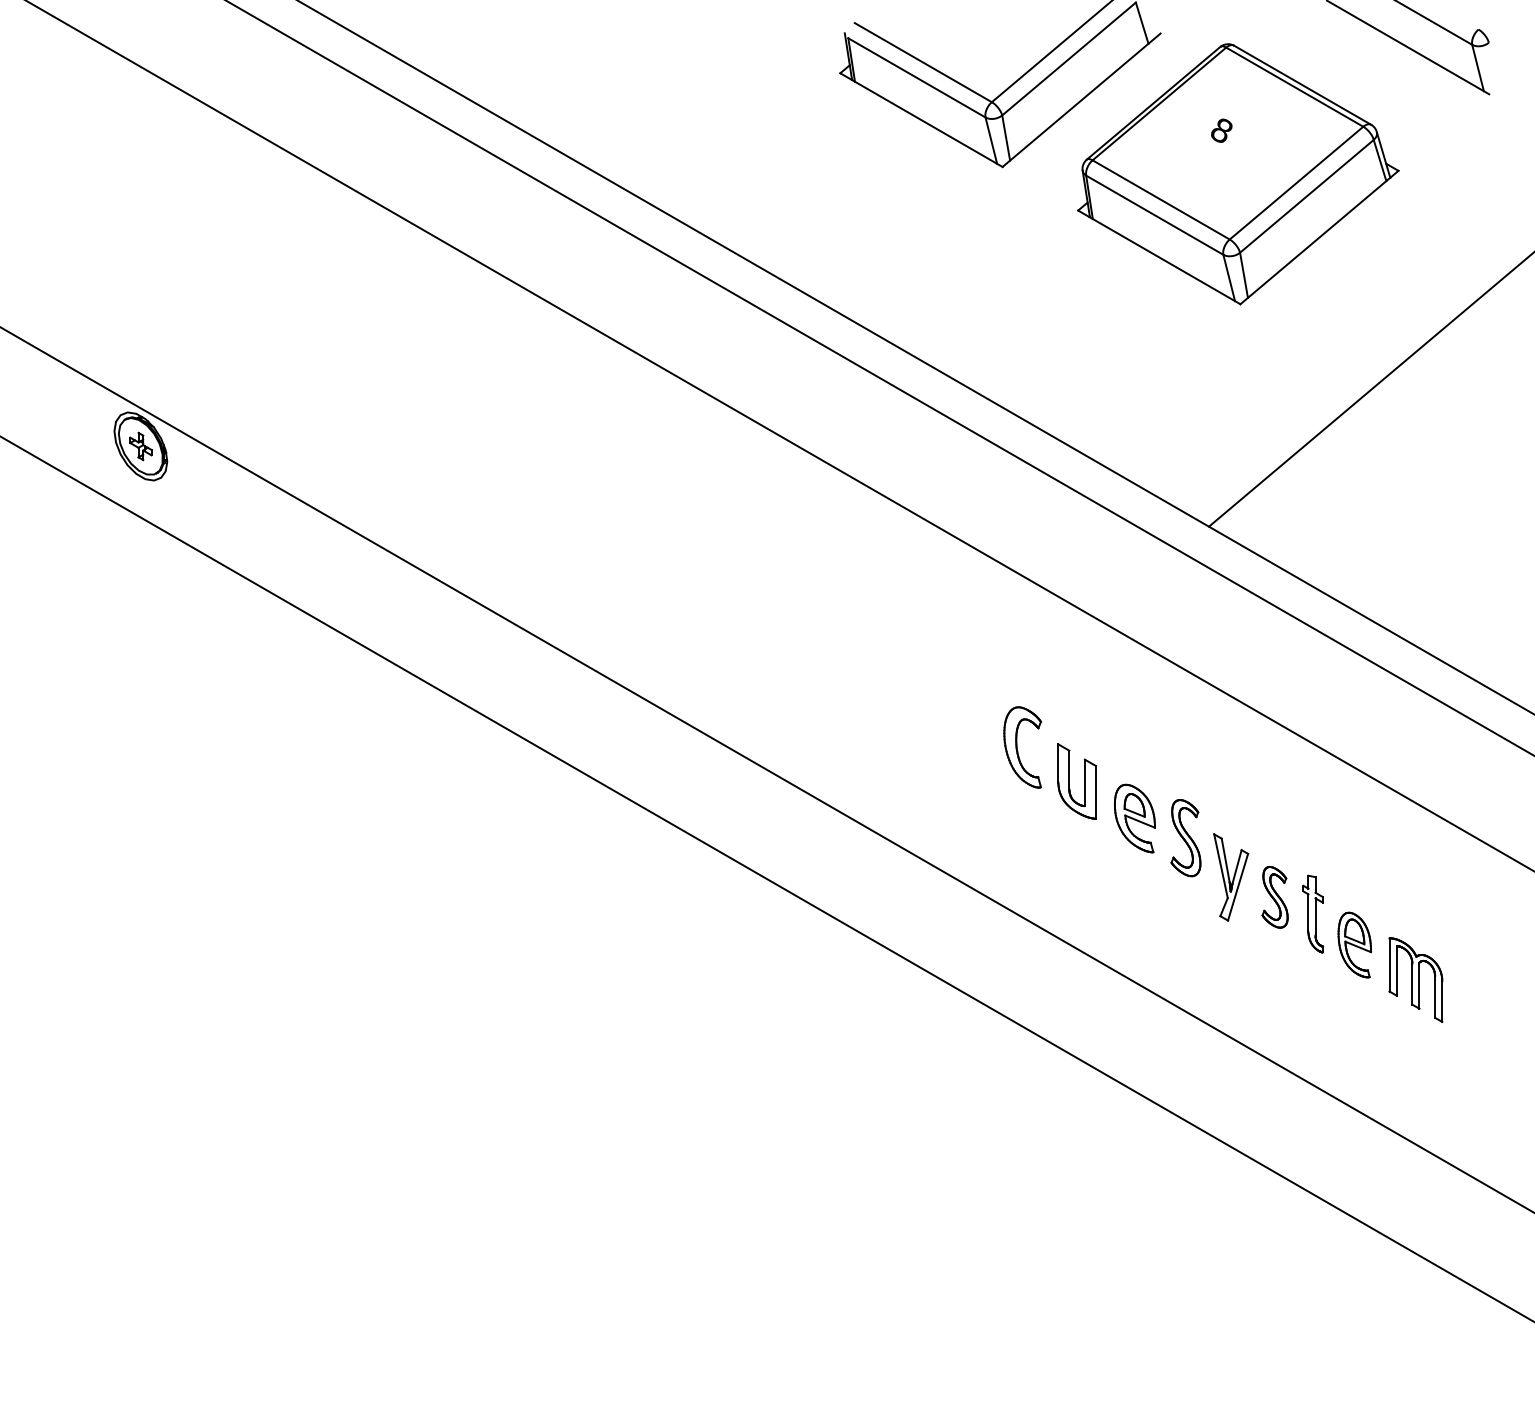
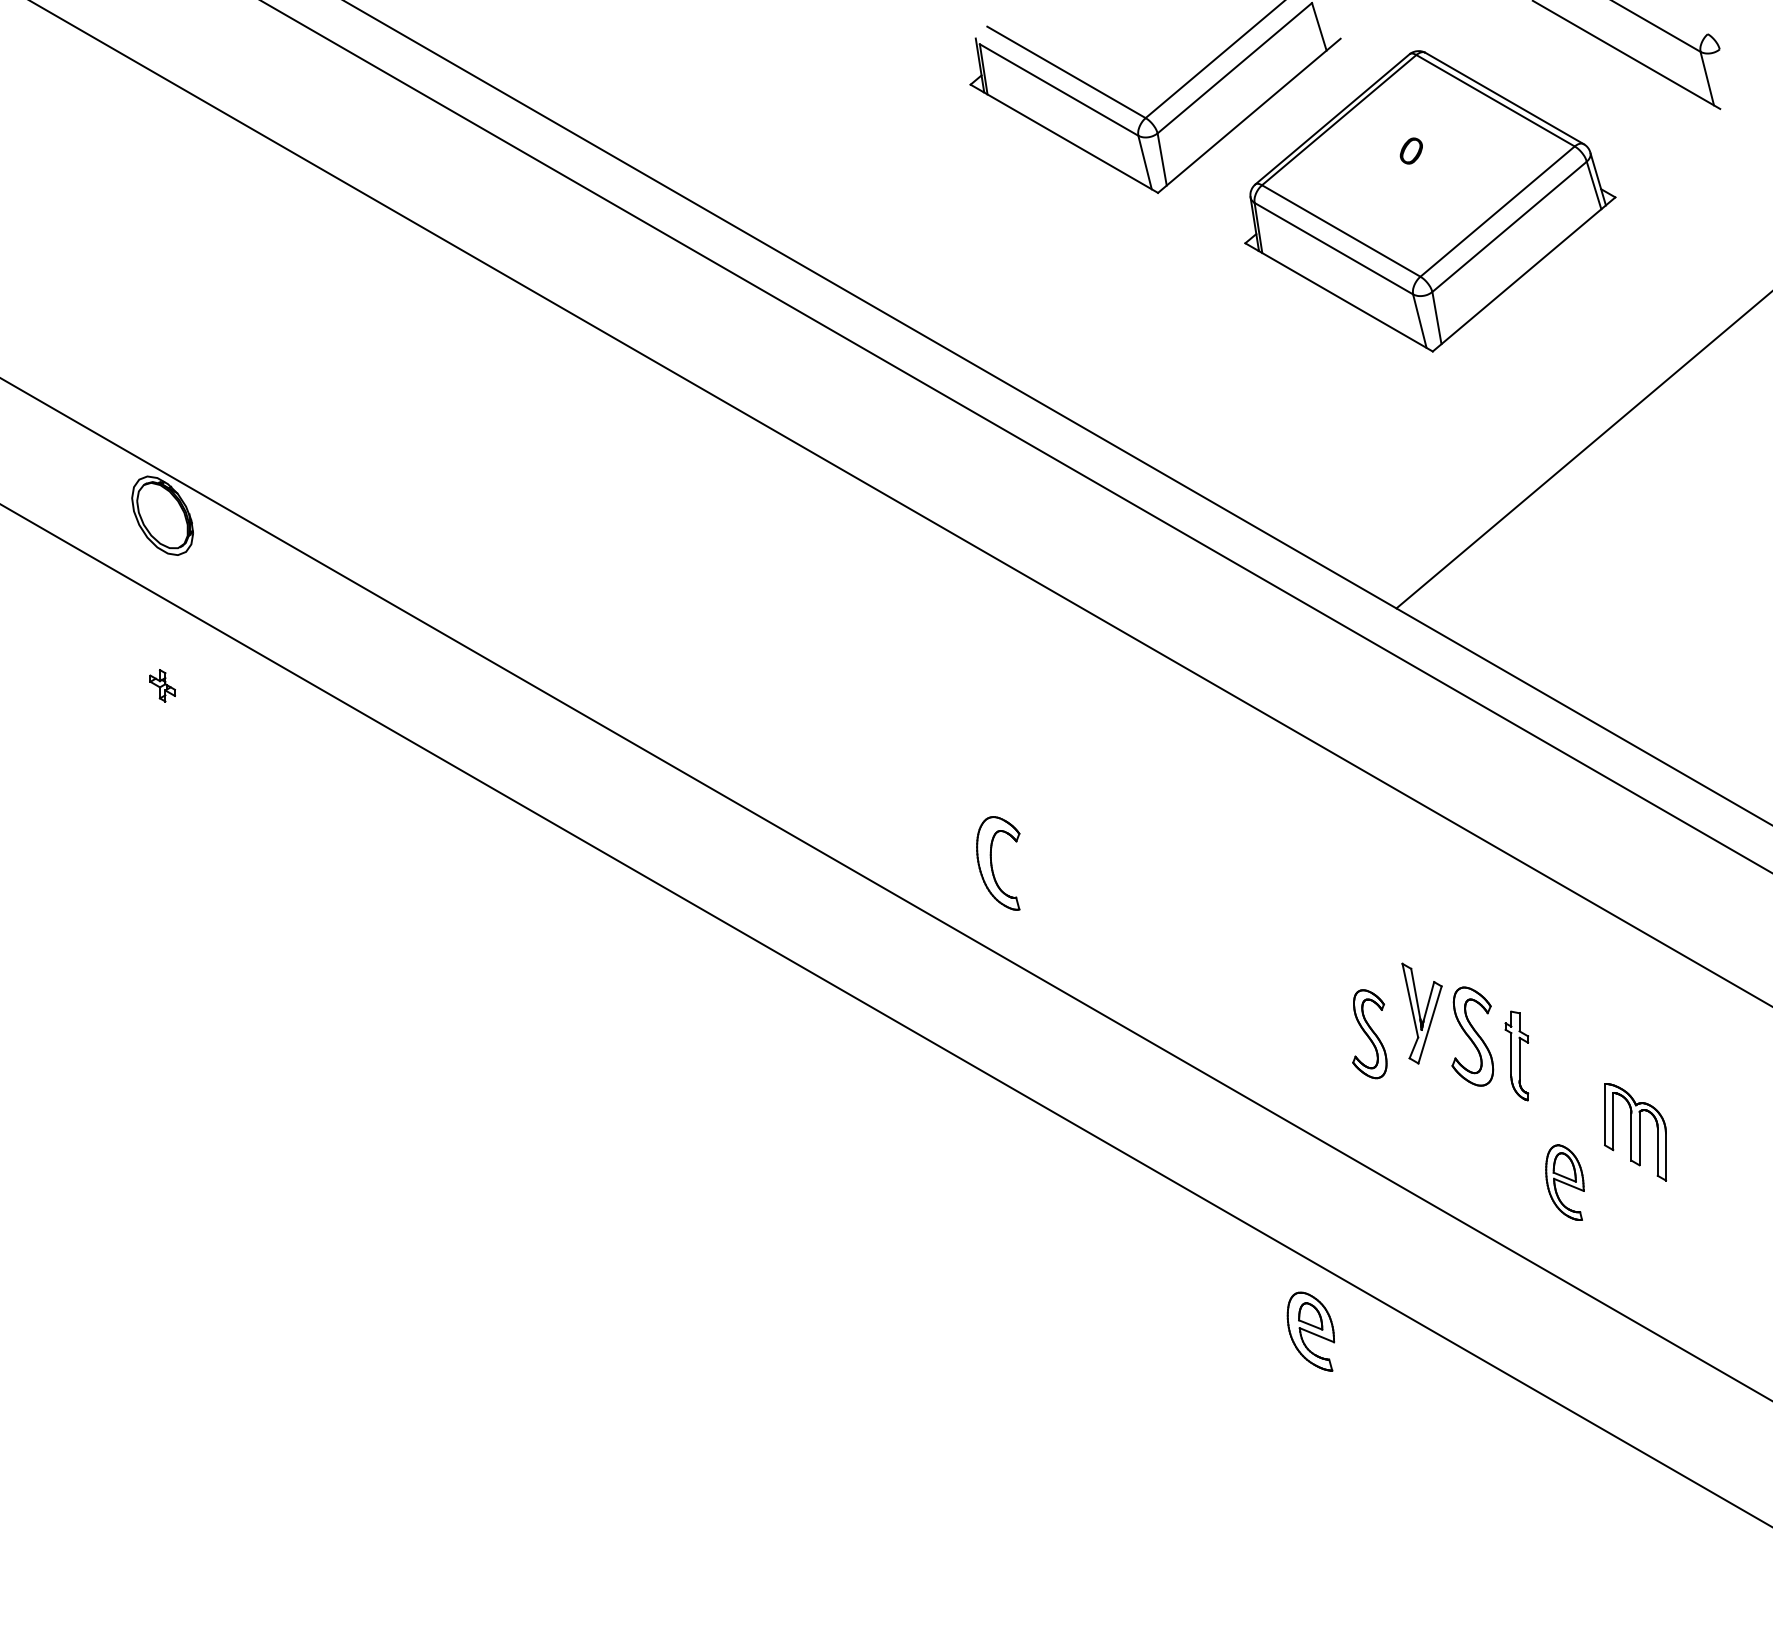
text: (1221, 131) -> (1410, 151), 8 -> 0
part: (140, 446) -> (162, 685), moved
part: (1022, 747) -> (998, 863), moved
part: (1069, 781) -> (1235, 902), removed
part: (1134, 818) -> (1310, 1331), moved
part: (1185, 838) -> (1369, 1034), moved
part: (1274, 897) -> (1472, 1036), size x1.4
part: (1354, 944) -> (1564, 1182), moved

